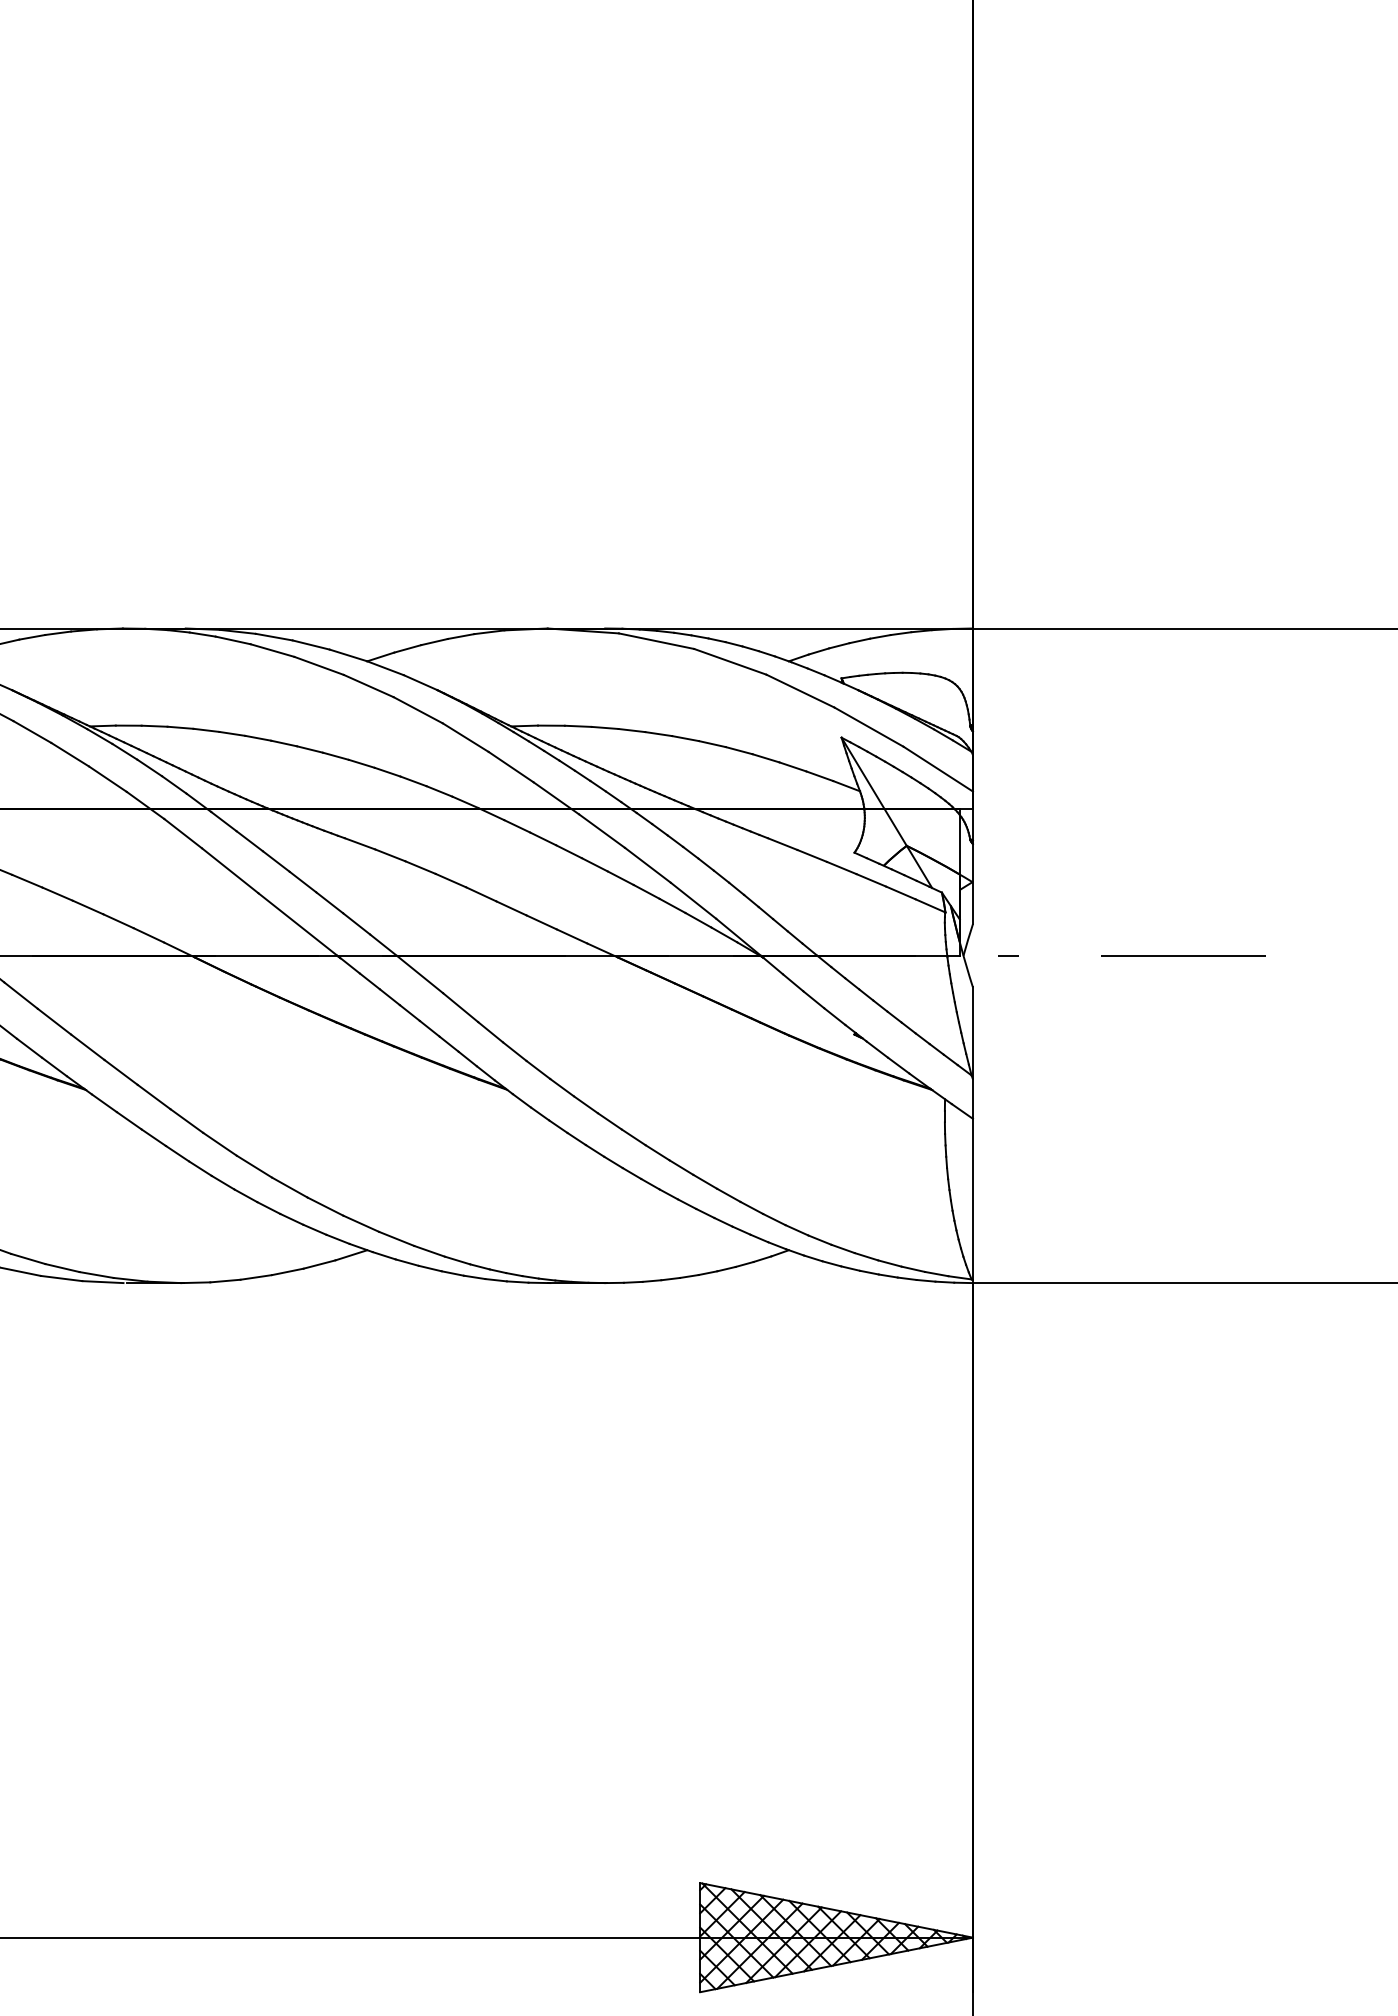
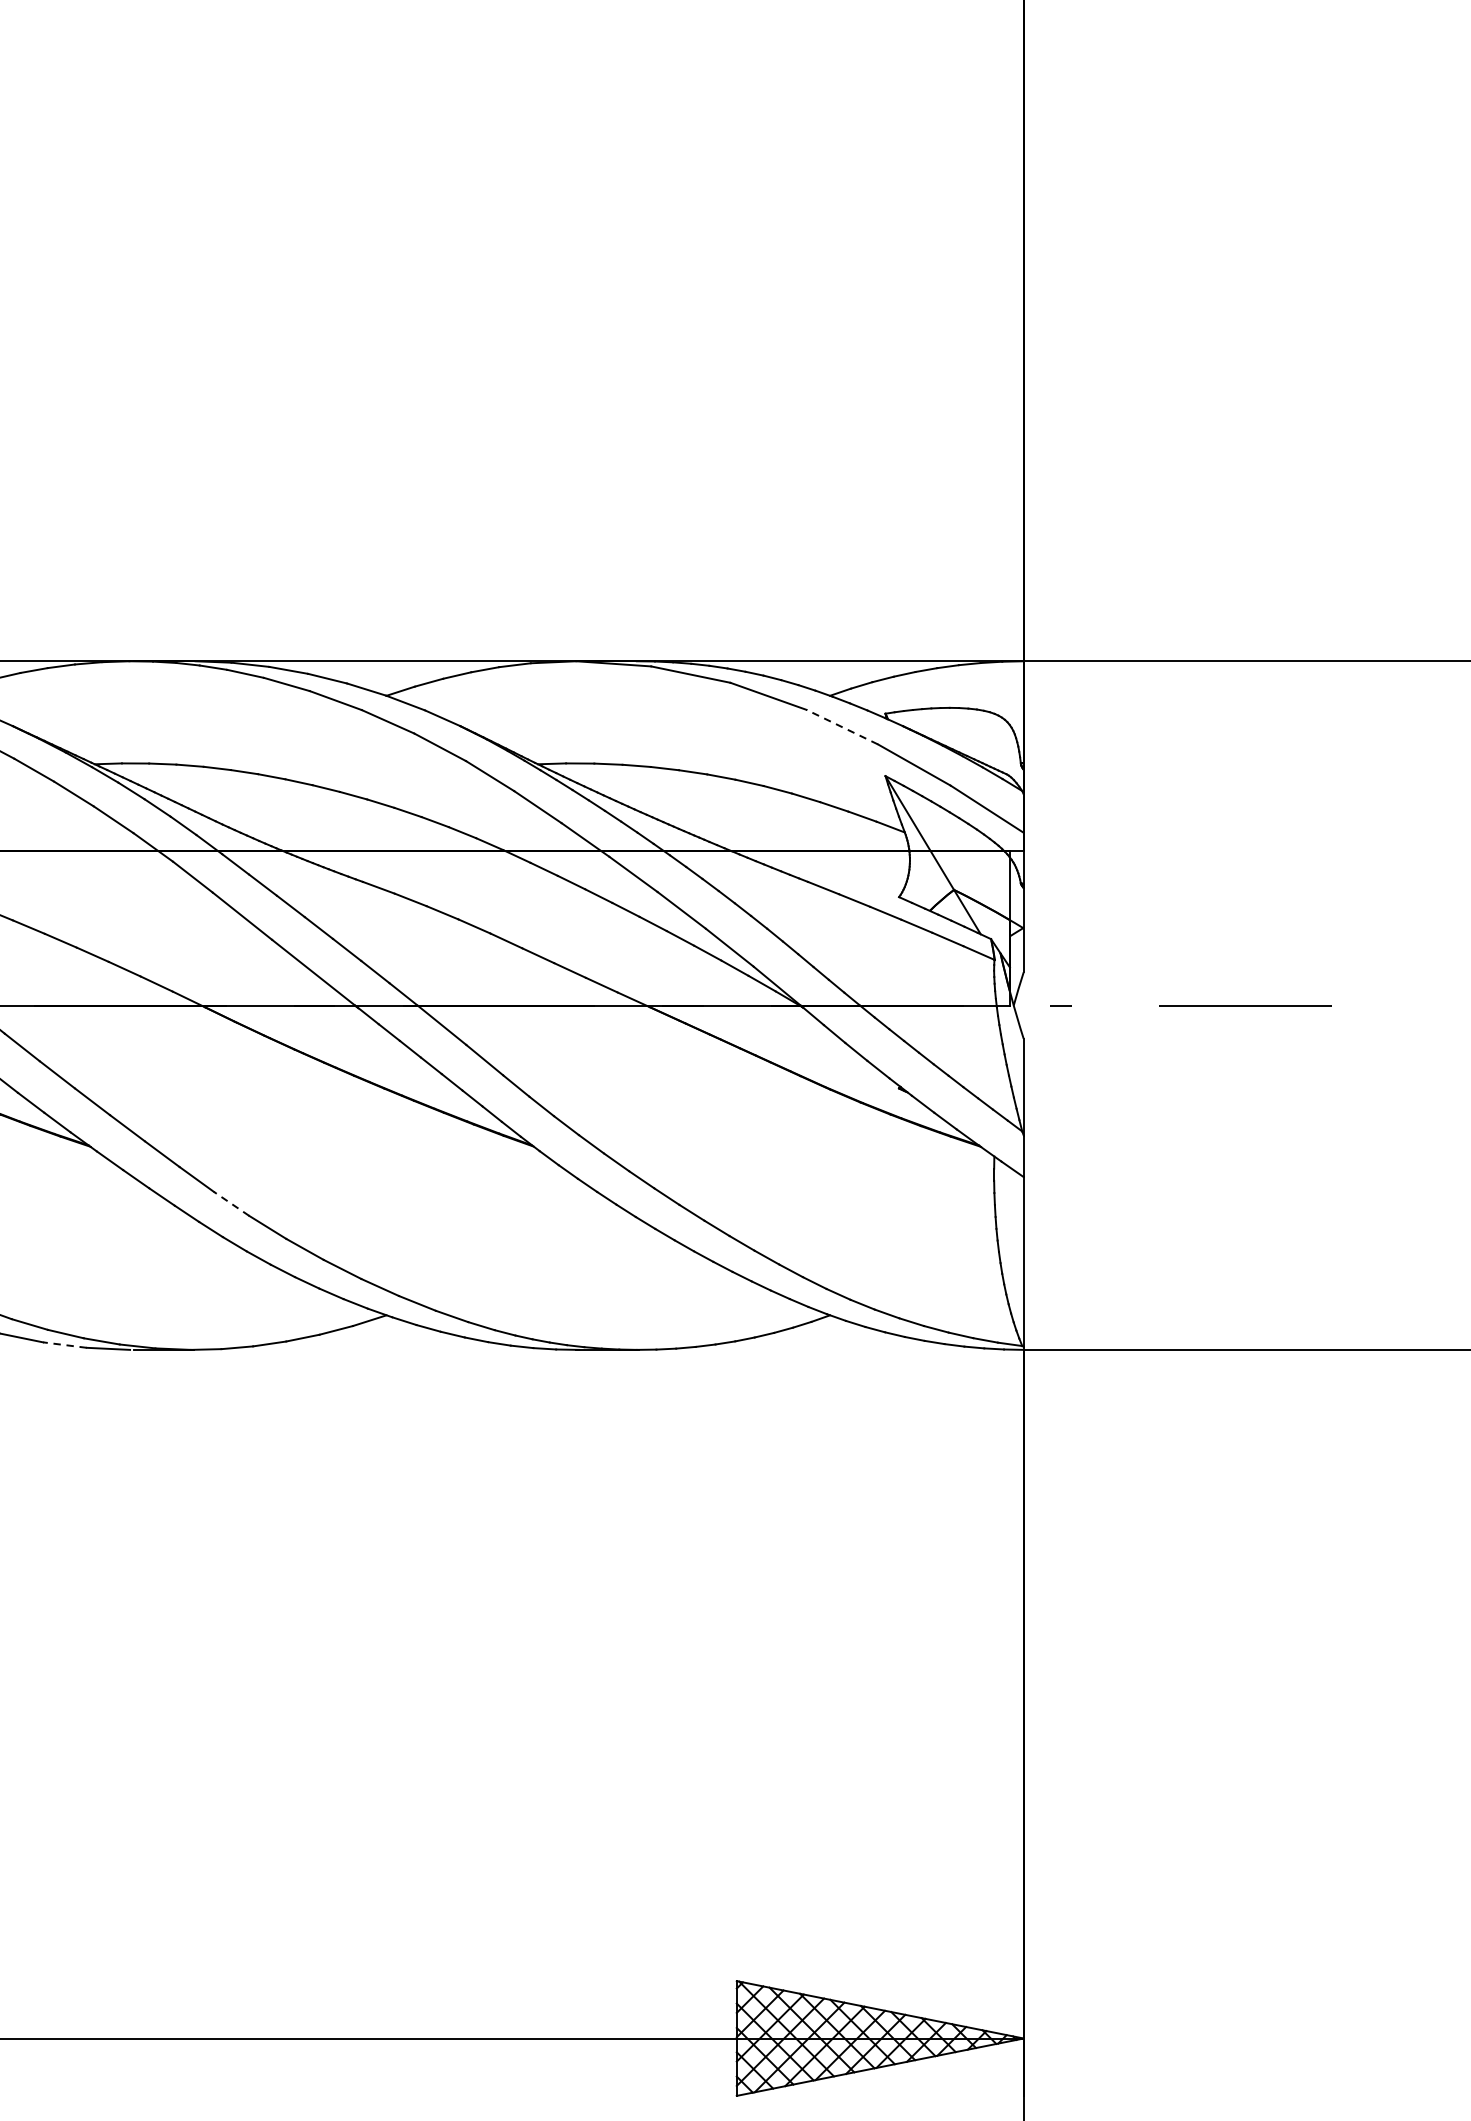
line: (800, 691) -> (842, 727), solid -> dashed
line: (219, 1144) -> (231, 1204), solid -> dashed
line: (61, 1278) -> (64, 1345), solid -> dashed

